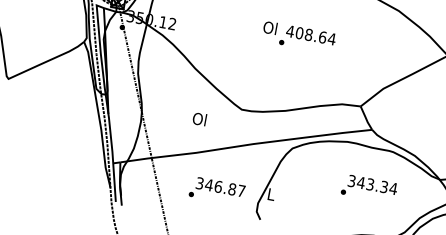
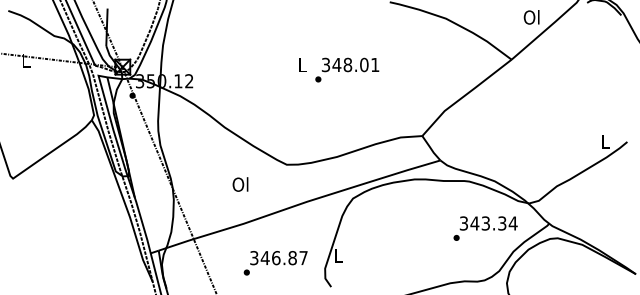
text: (270, 27) -> (302, 64), Ol -> L
text: (311, 34) -> (350, 64), 408.64 -> 348.01
text: (369, 188) -> (485, 228), moved

